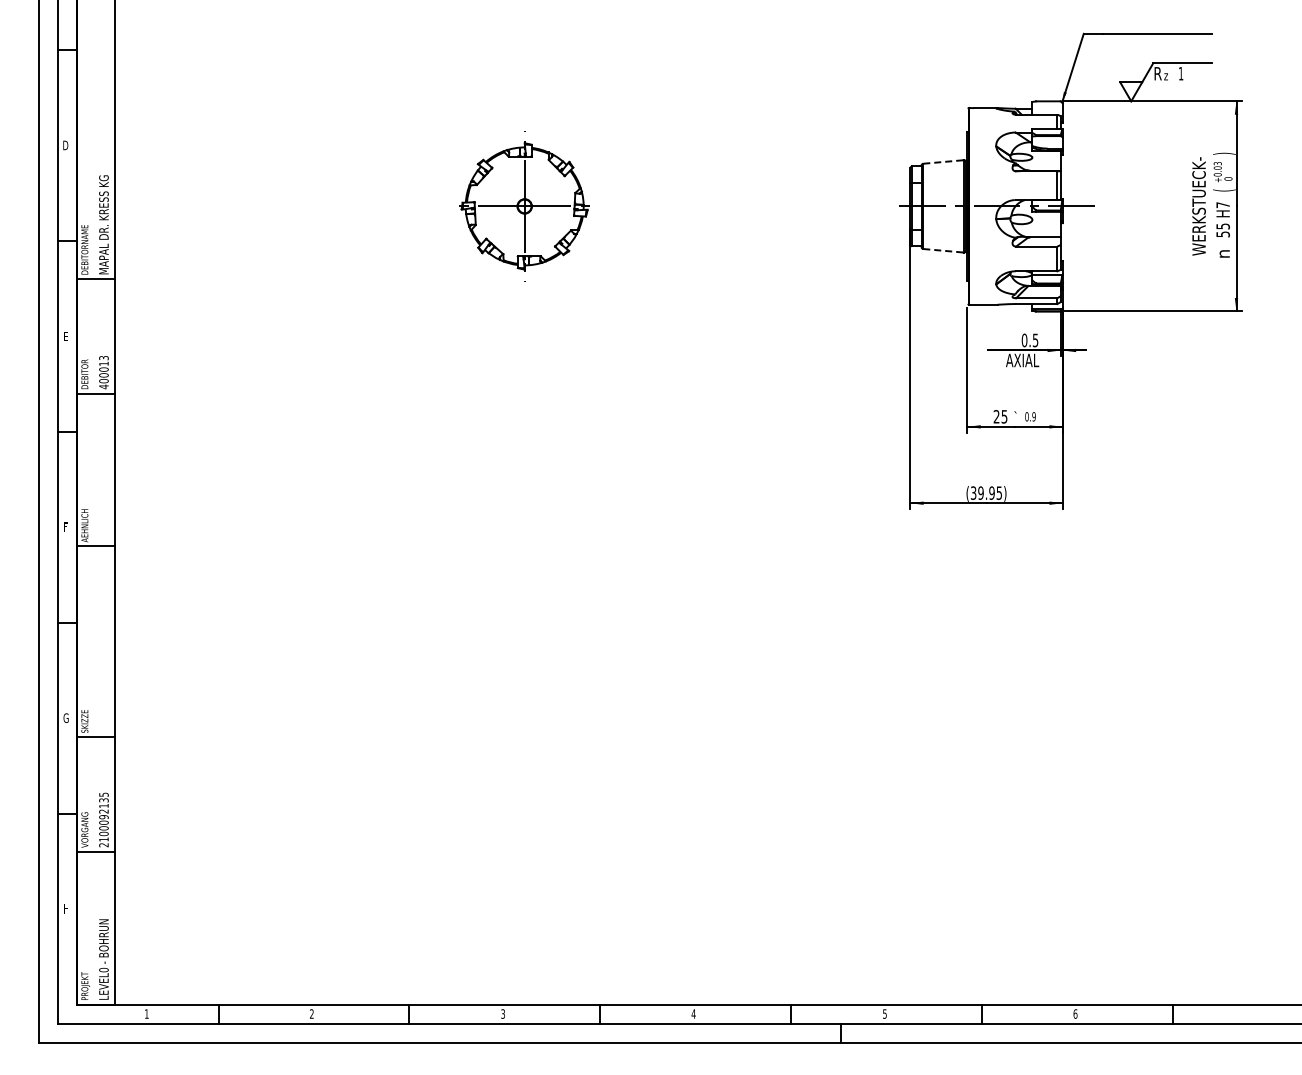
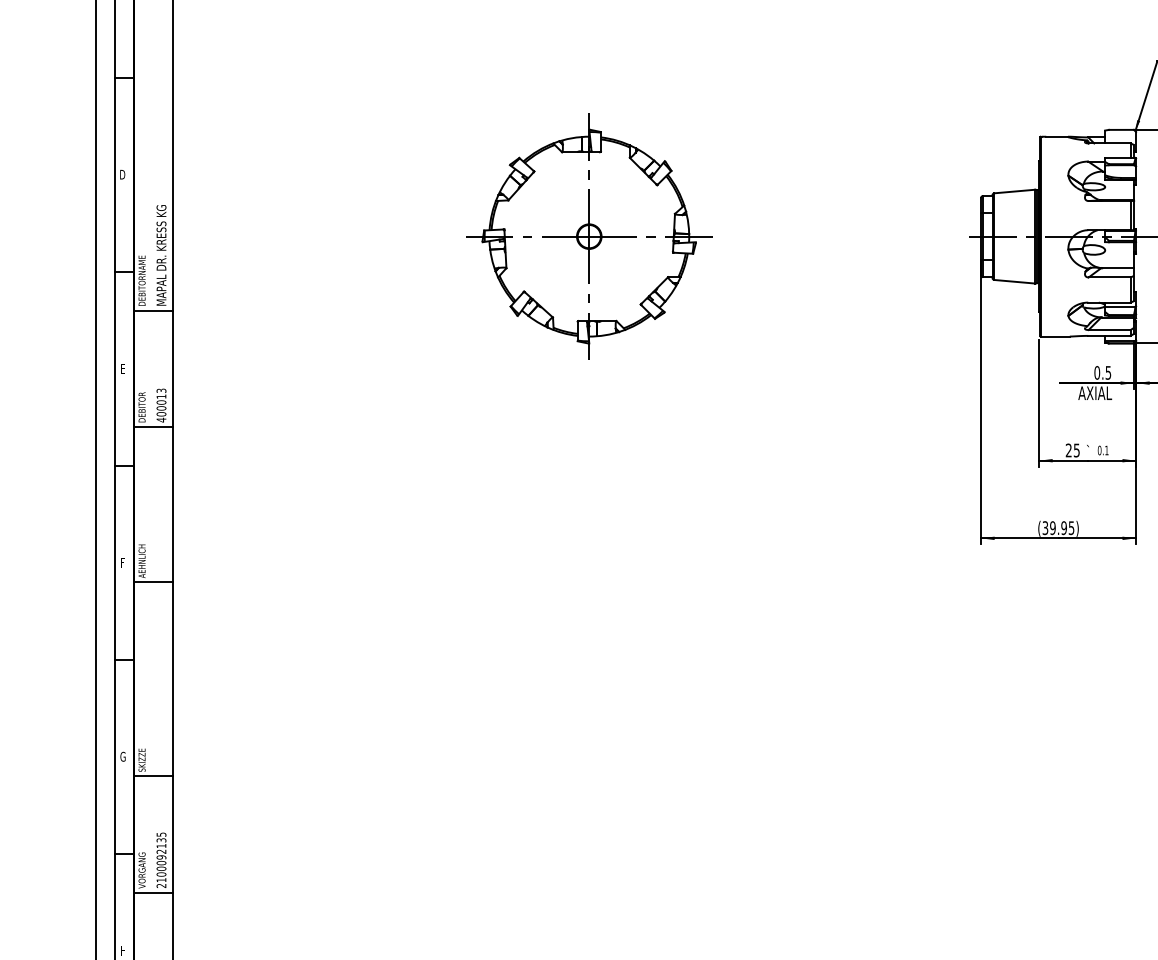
line: (943, 161) -> (1014, 191), dashed -> solid
part: (524, 206) -> (588, 236), size x1.67
line: (943, 250) -> (1014, 281), dashed -> solid
text: (1033, 416) -> (1106, 450), 0.9 -> 0.1

